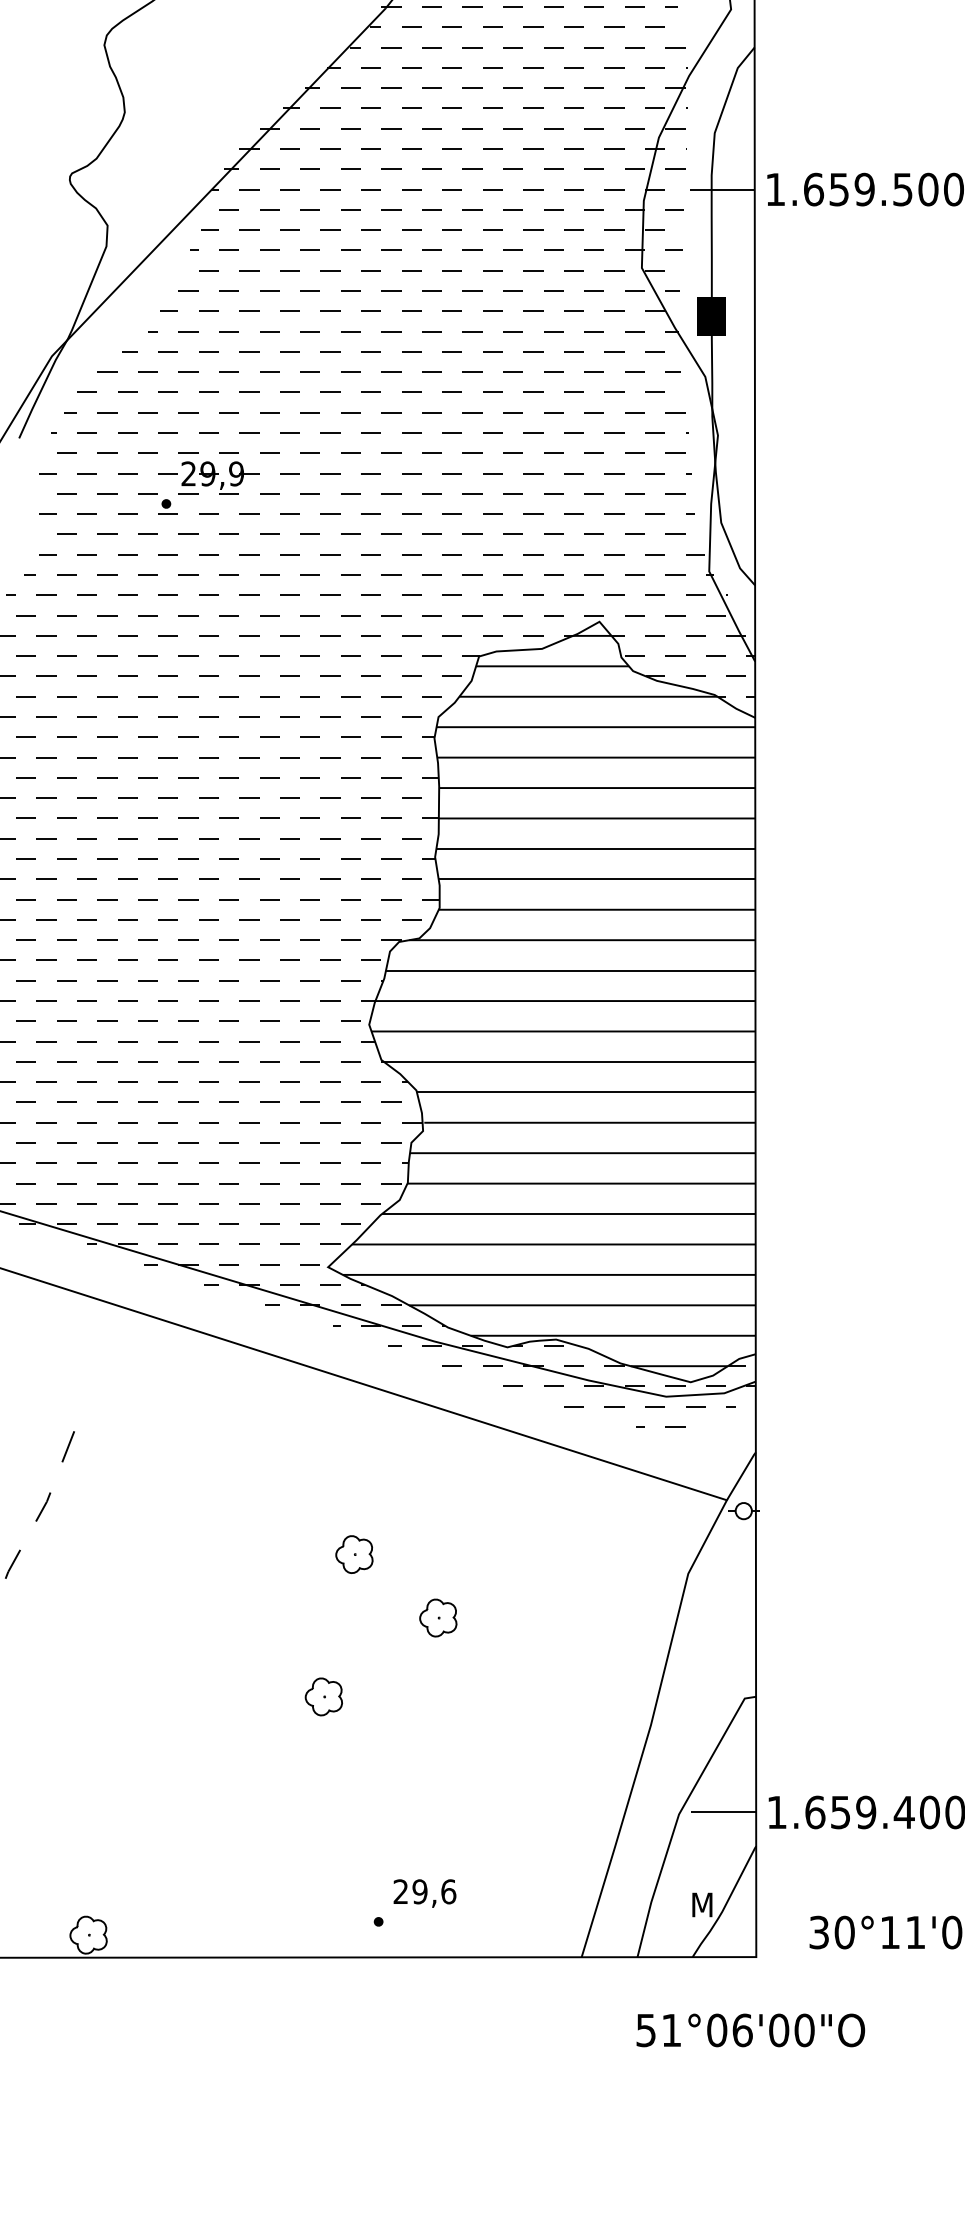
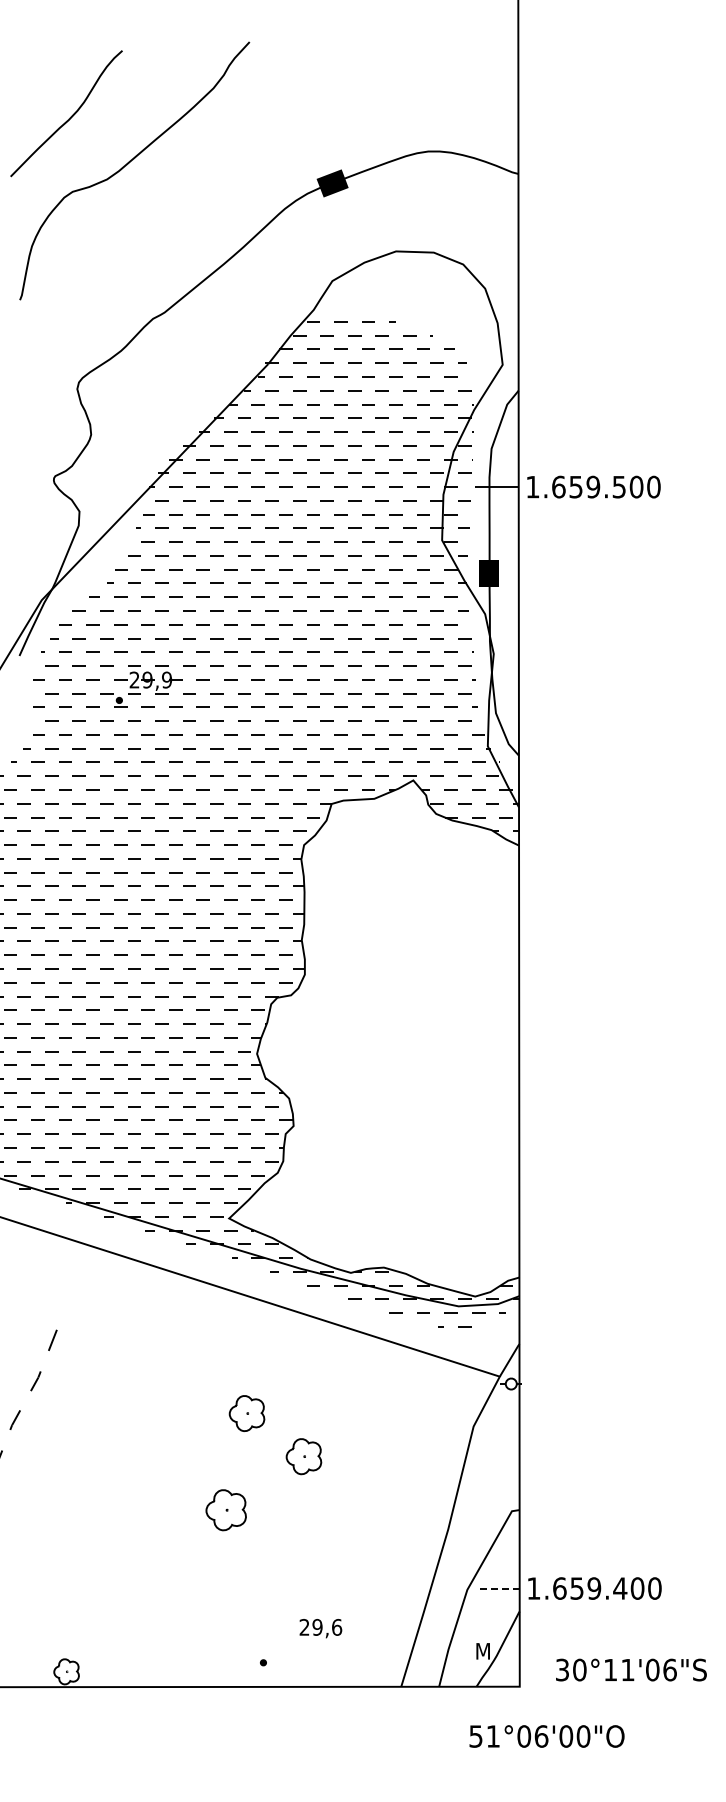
hatch: (549, 1000) -> (379, 1037), removed
part: (353, 1554) -> (246, 1413), size x1.4
part: (437, 1617) -> (303, 1456), size x1.4
part: (324, 1695) -> (226, 1509), size x1.6
line: (723, 1812) -> (497, 1588), solid -> dashed
text: (424, 1893) -> (320, 1628), moved
text: (749, 2030) -> (546, 1736), moved

